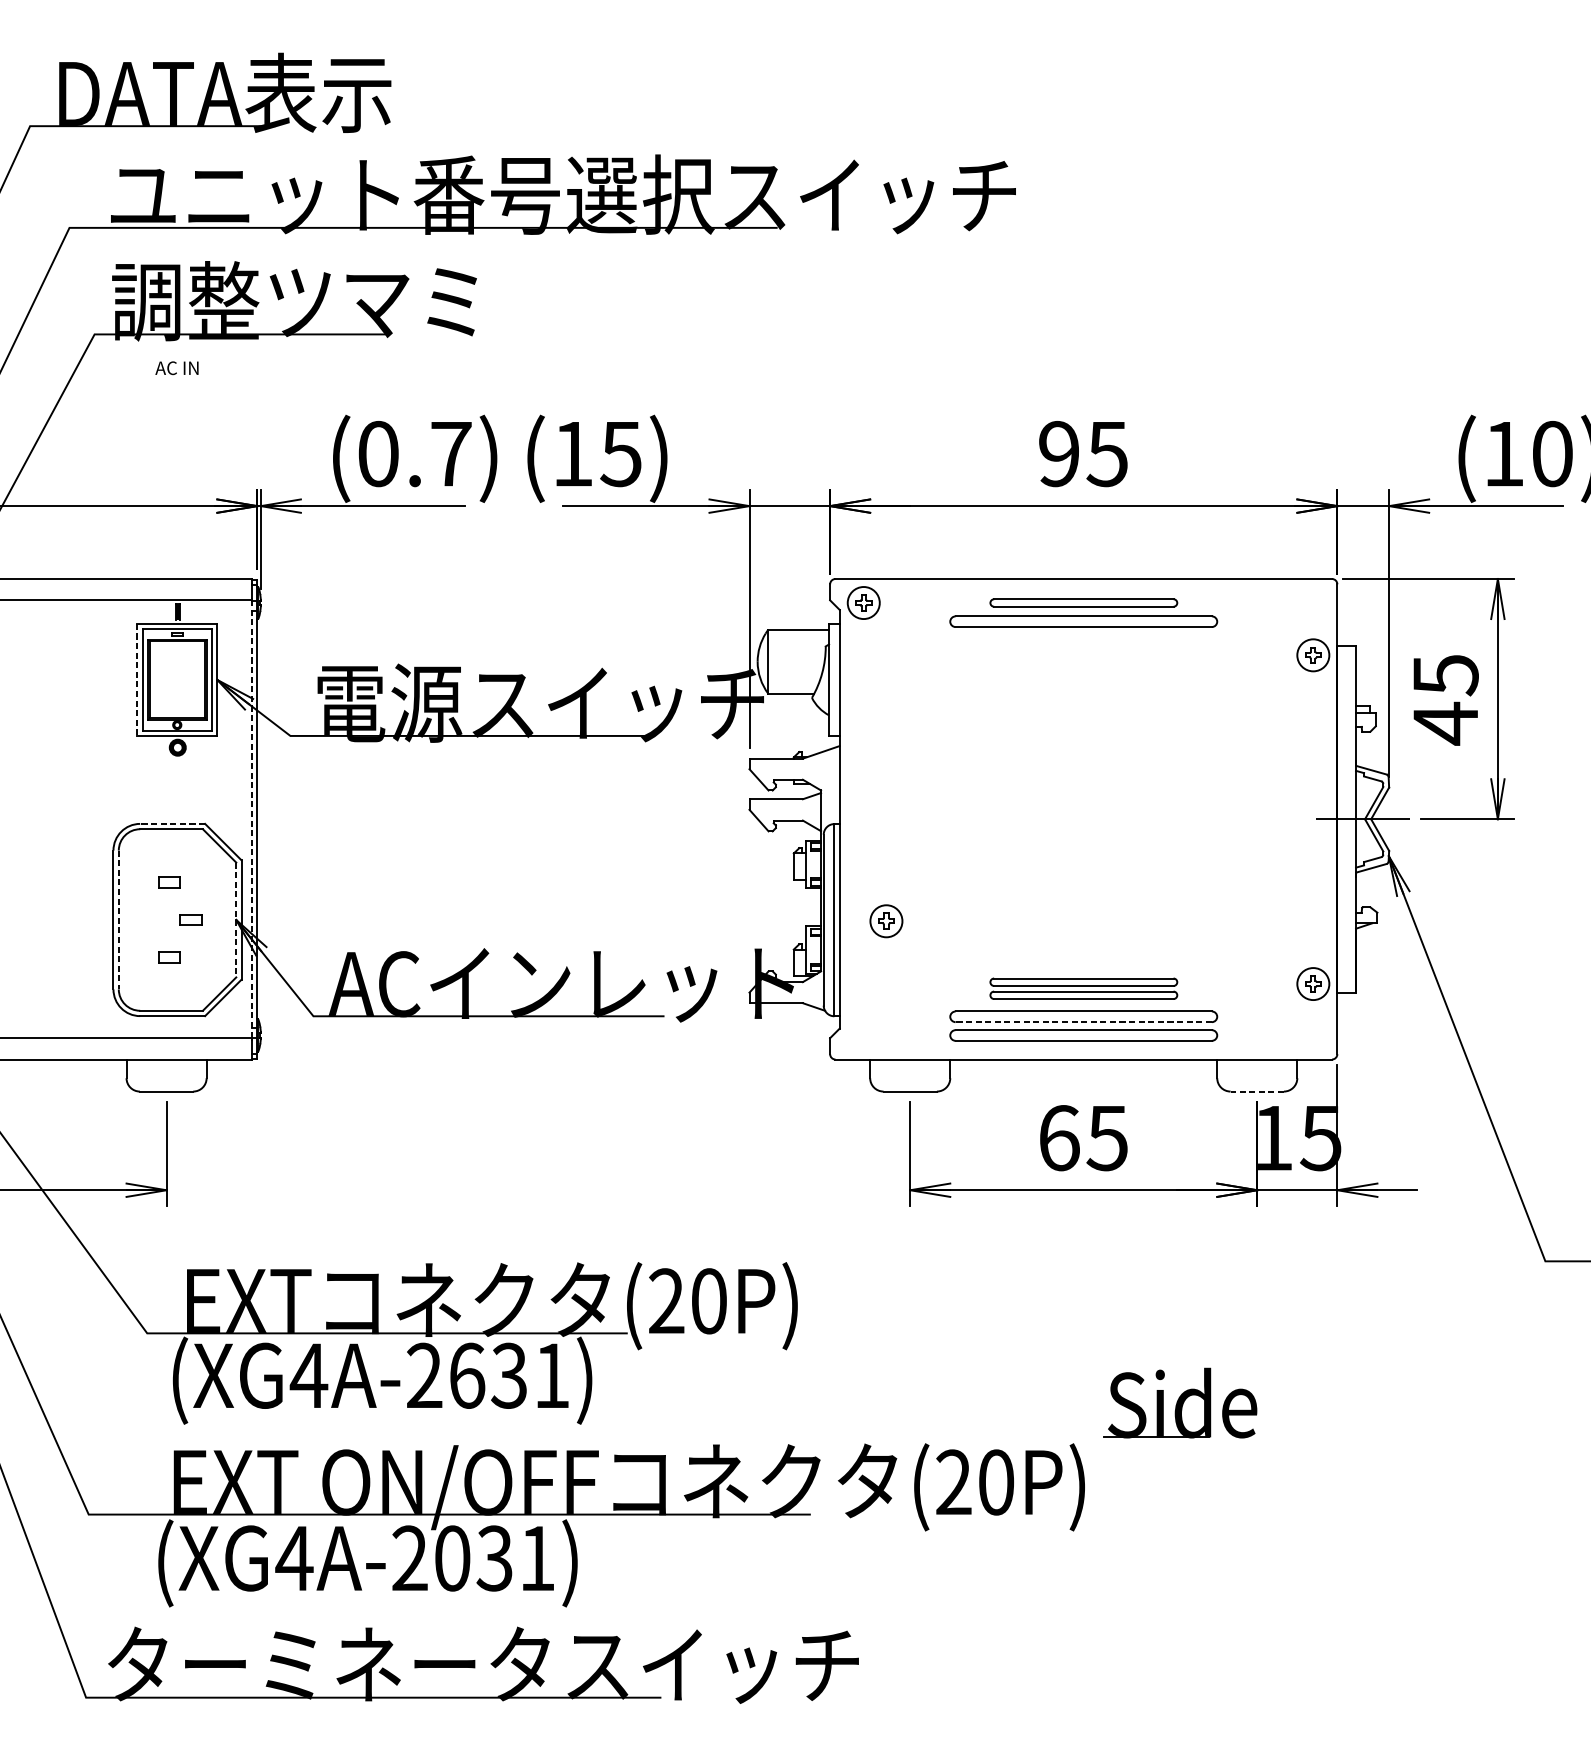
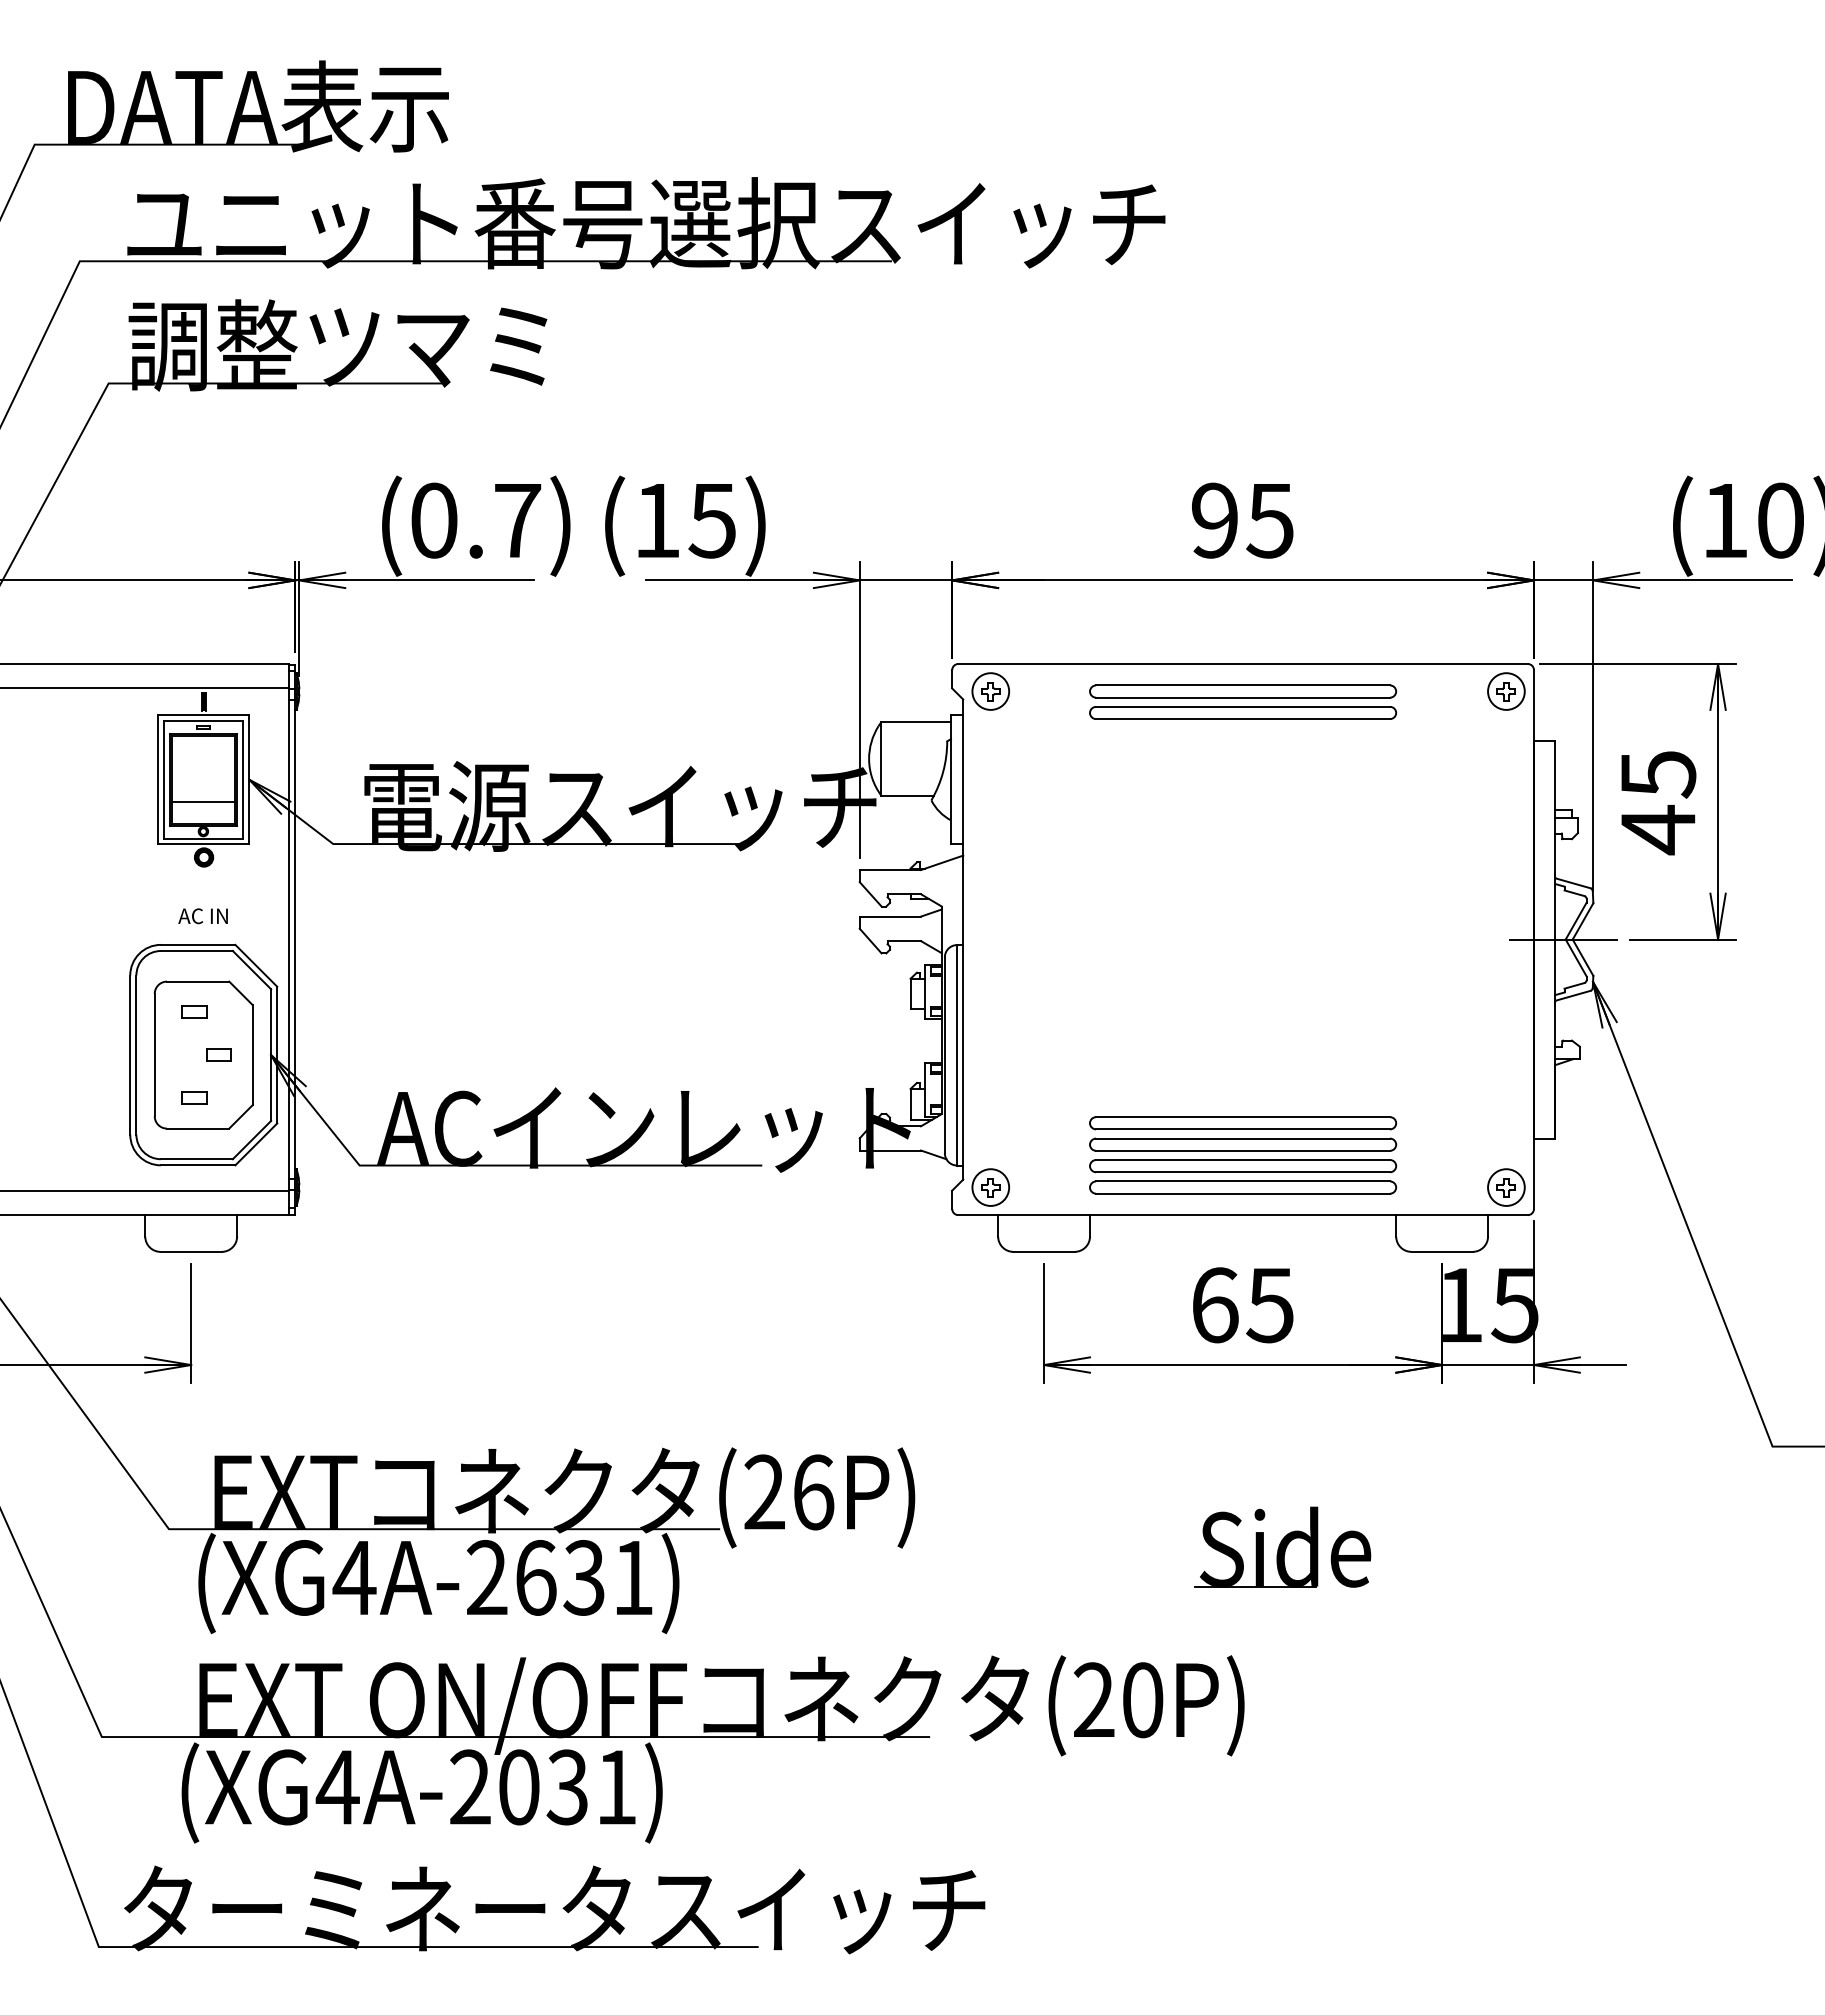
text: (176, 368) -> (202, 916), moved
part: (1084, 602) -> (1243, 691), size x1.43
part: (1313, 655) -> (1506, 691), moved
line: (137, 680) -> (157, 780), dashed -> solid
line: (177, 699) -> (203, 802), added
line: (252, 819) -> (289, 939), dashed -> solid
line: (172, 823) -> (197, 944), dashed -> solid
part: (177, 919) -> (203, 1054), added
line: (118, 920) -> (136, 1055), dashed -> solid
line: (236, 920) -> (271, 1055), dashed -> solid
part: (886, 921) -> (990, 1187), moved
part: (1313, 983) -> (1506, 1187), moved
part: (1084, 988) -> (1243, 1133), size x1.43
line: (1084, 1022) -> (1243, 1172), dashed -> solid
line: (1257, 1091) -> (1442, 1251), dashed -> solid
text: (709, 1301) -> (813, 1492), (20P) -> (26P)
part: (1180, 1402) -> (1282, 1546), moved

